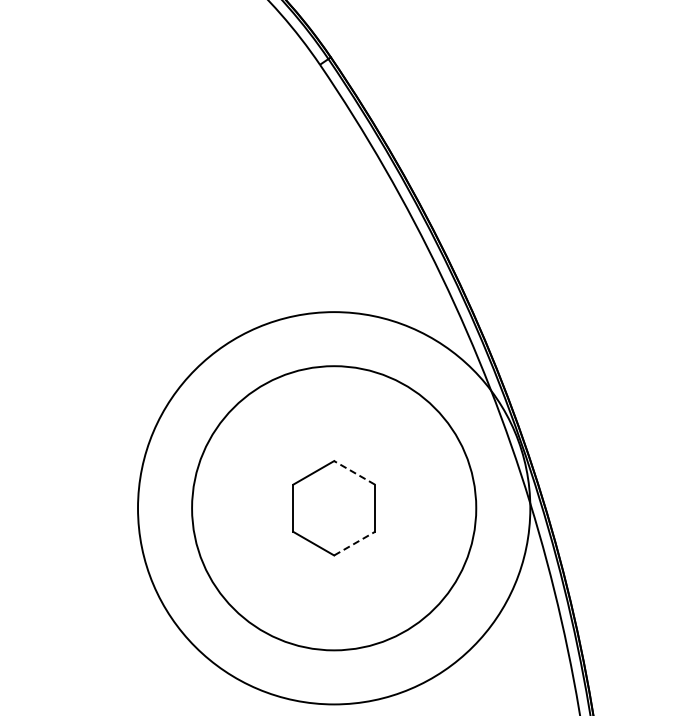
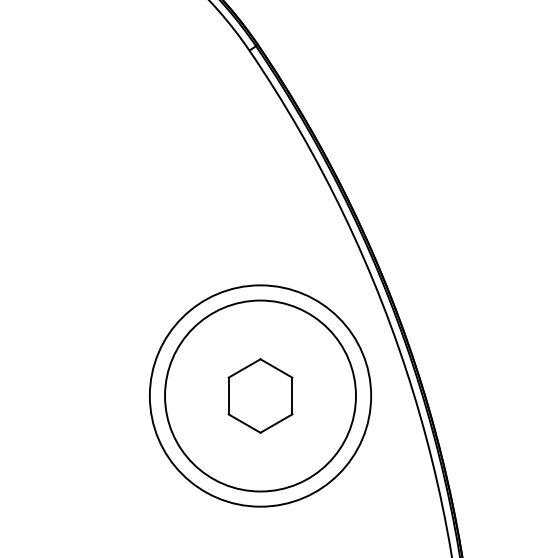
line: (354, 472) -> (276, 368), dashed -> solid
circle: (333, 507) -> (259, 395), size x0.62
line: (354, 543) -> (276, 423), dashed -> solid

